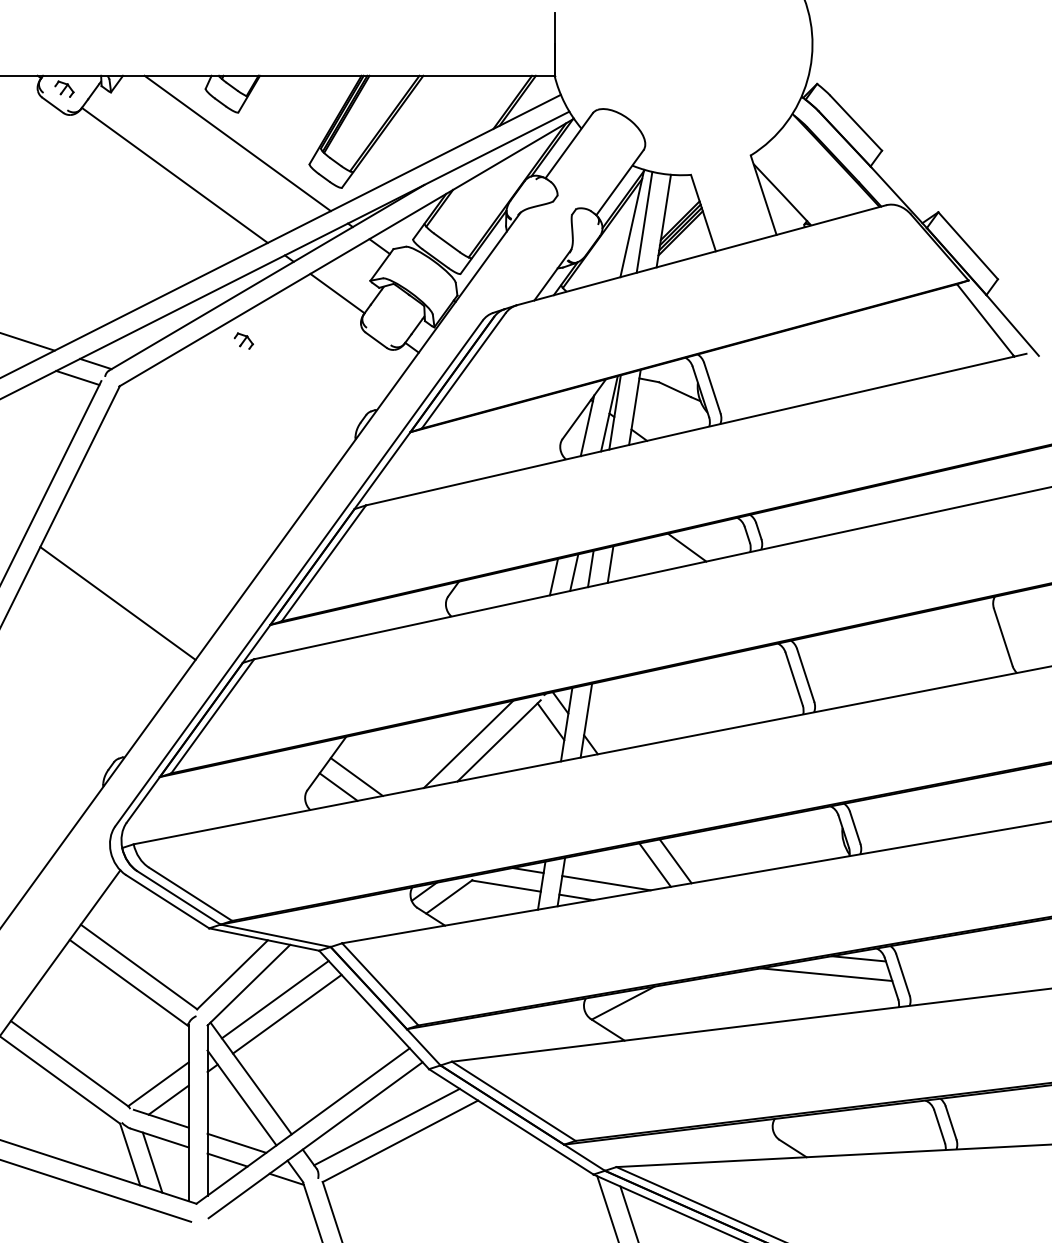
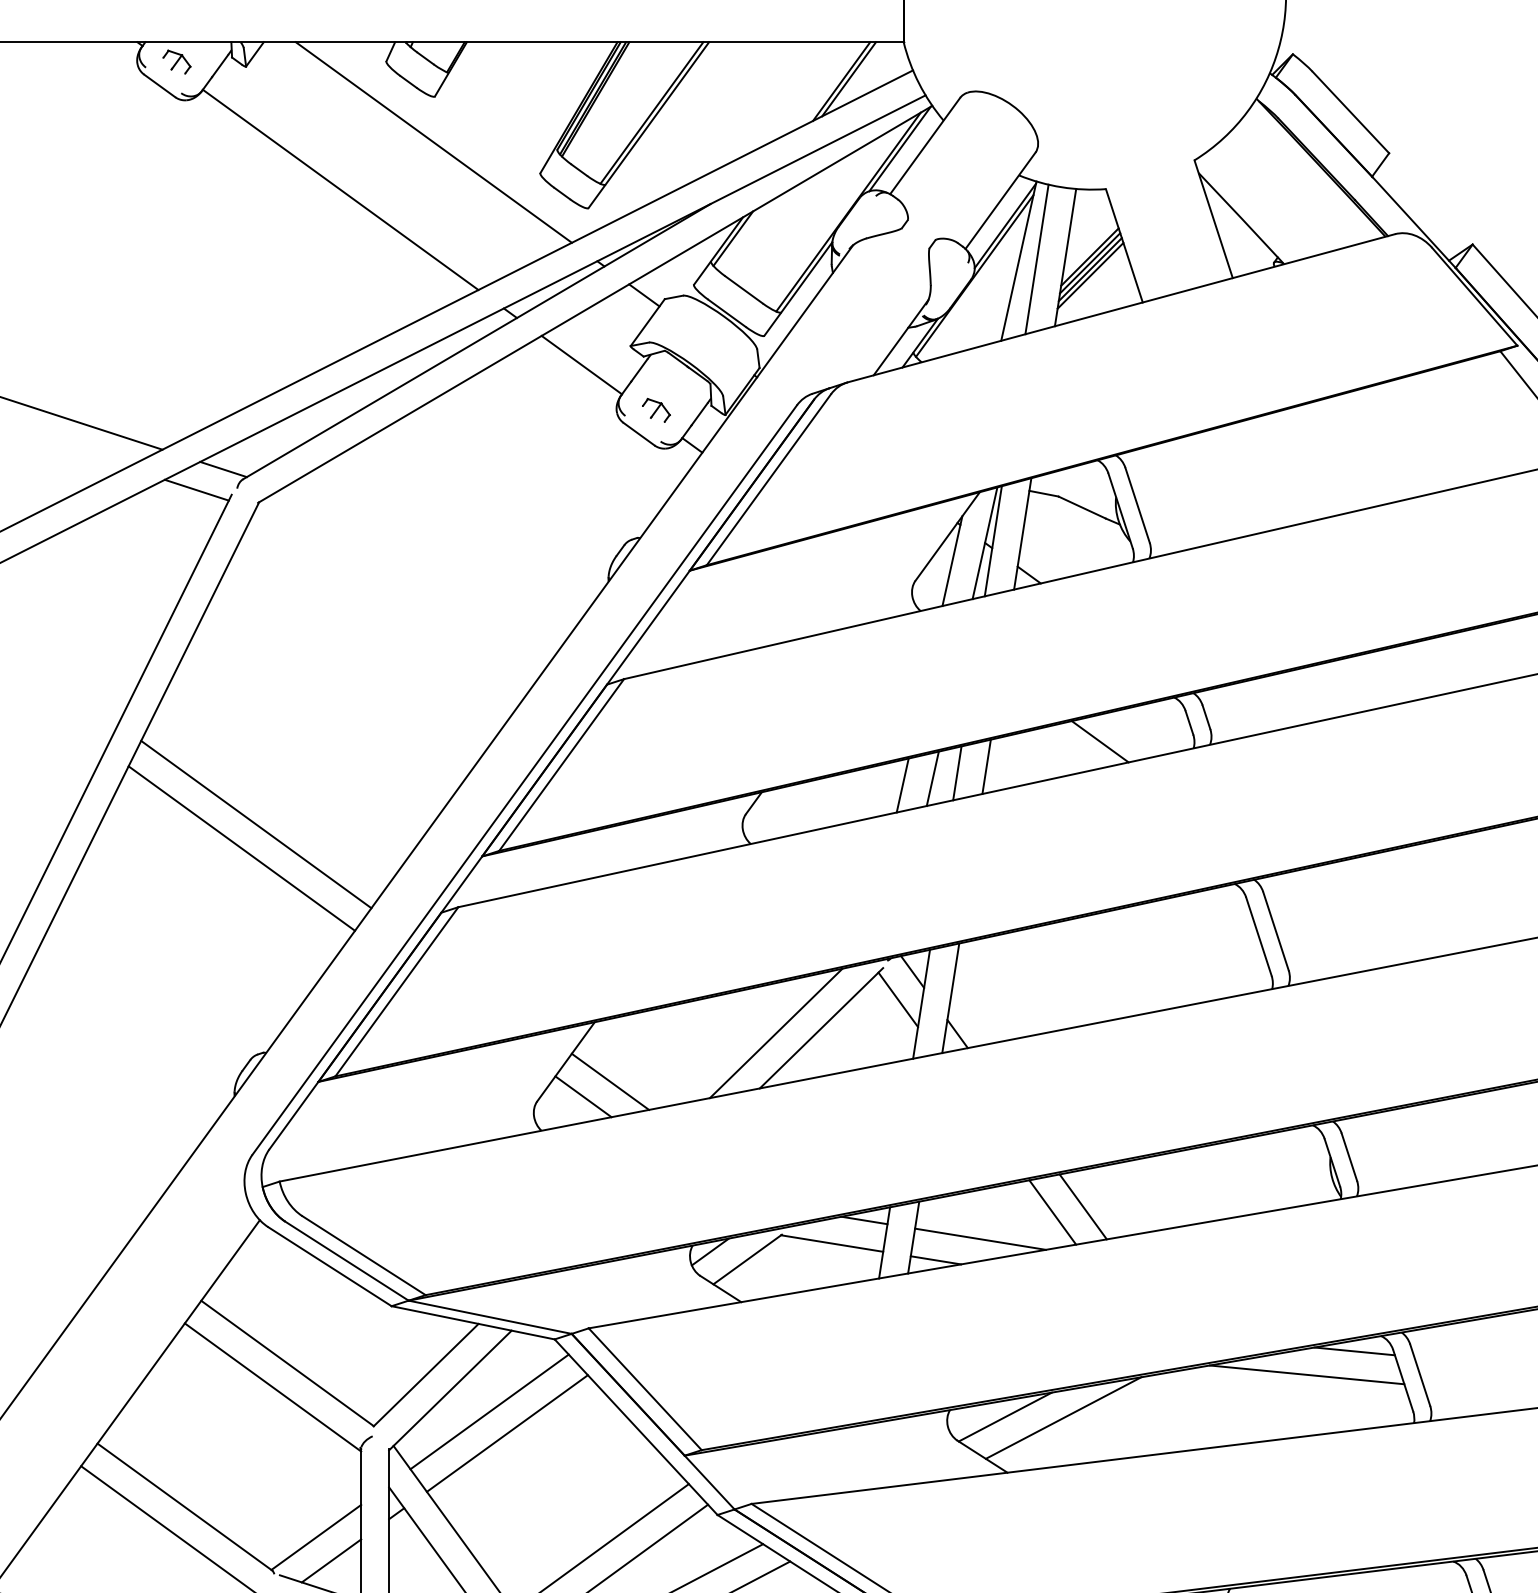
part: (243, 340) -> (655, 409), moved
line: (107, 619) -> (240, 848), added
line: (662, 1003) -> (1063, 1417), added

